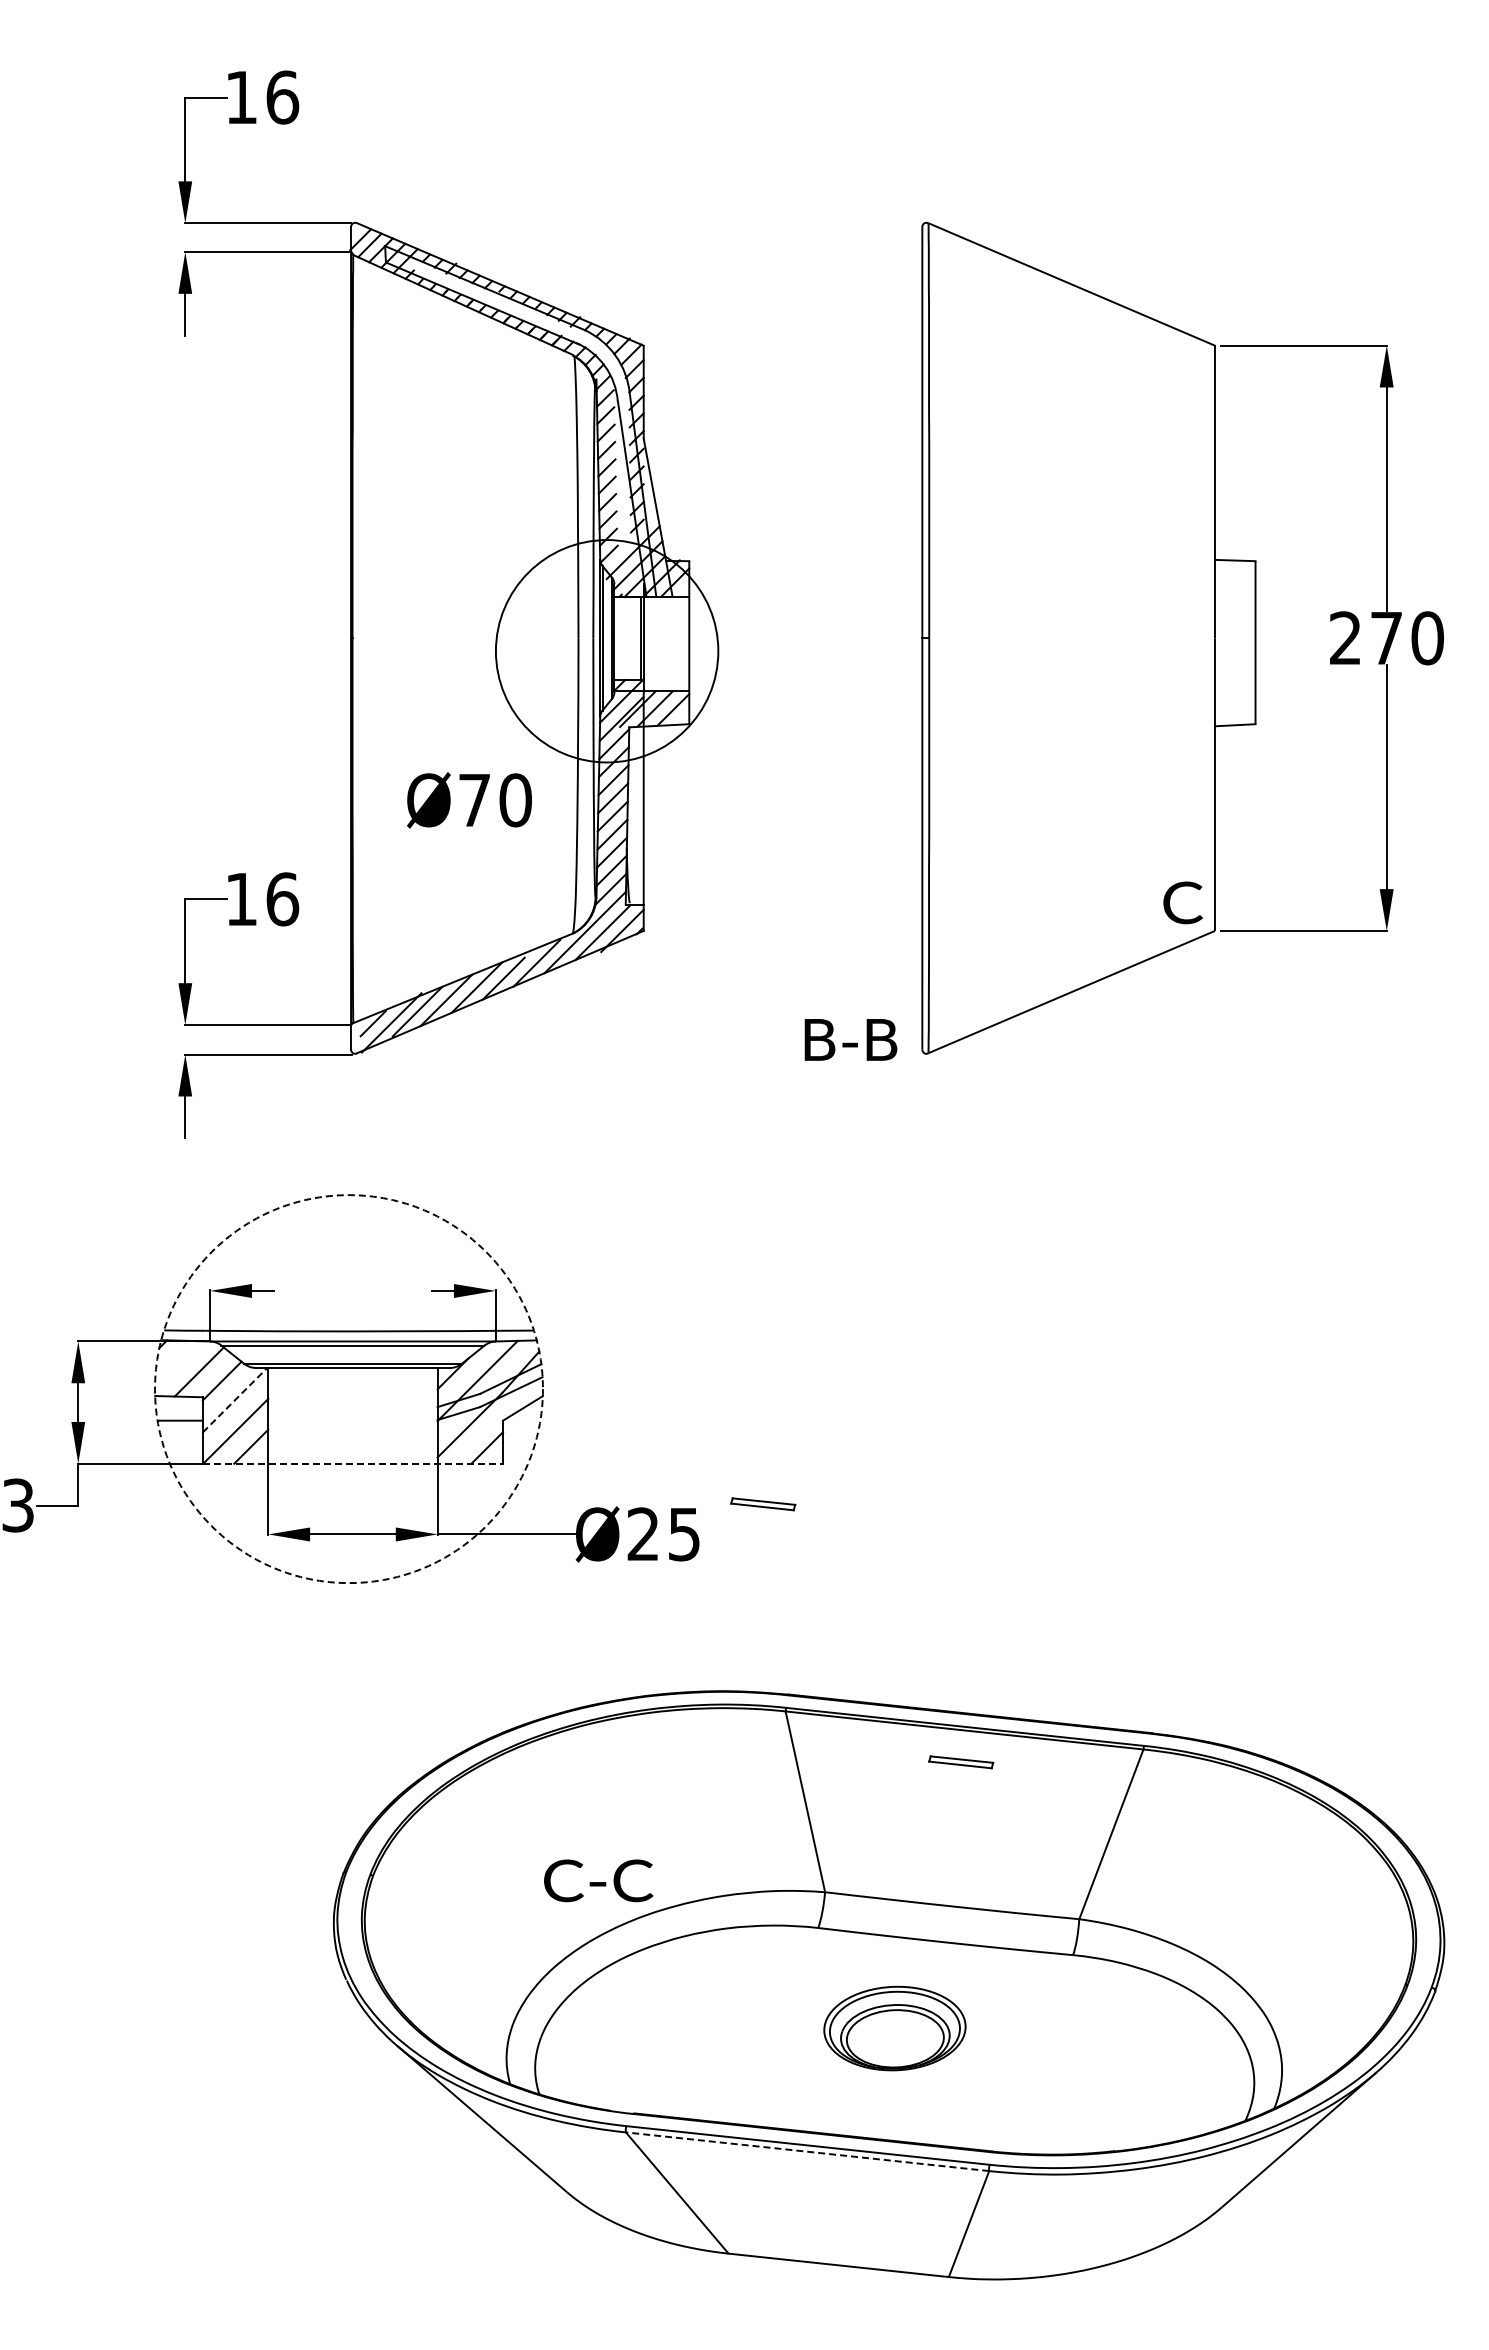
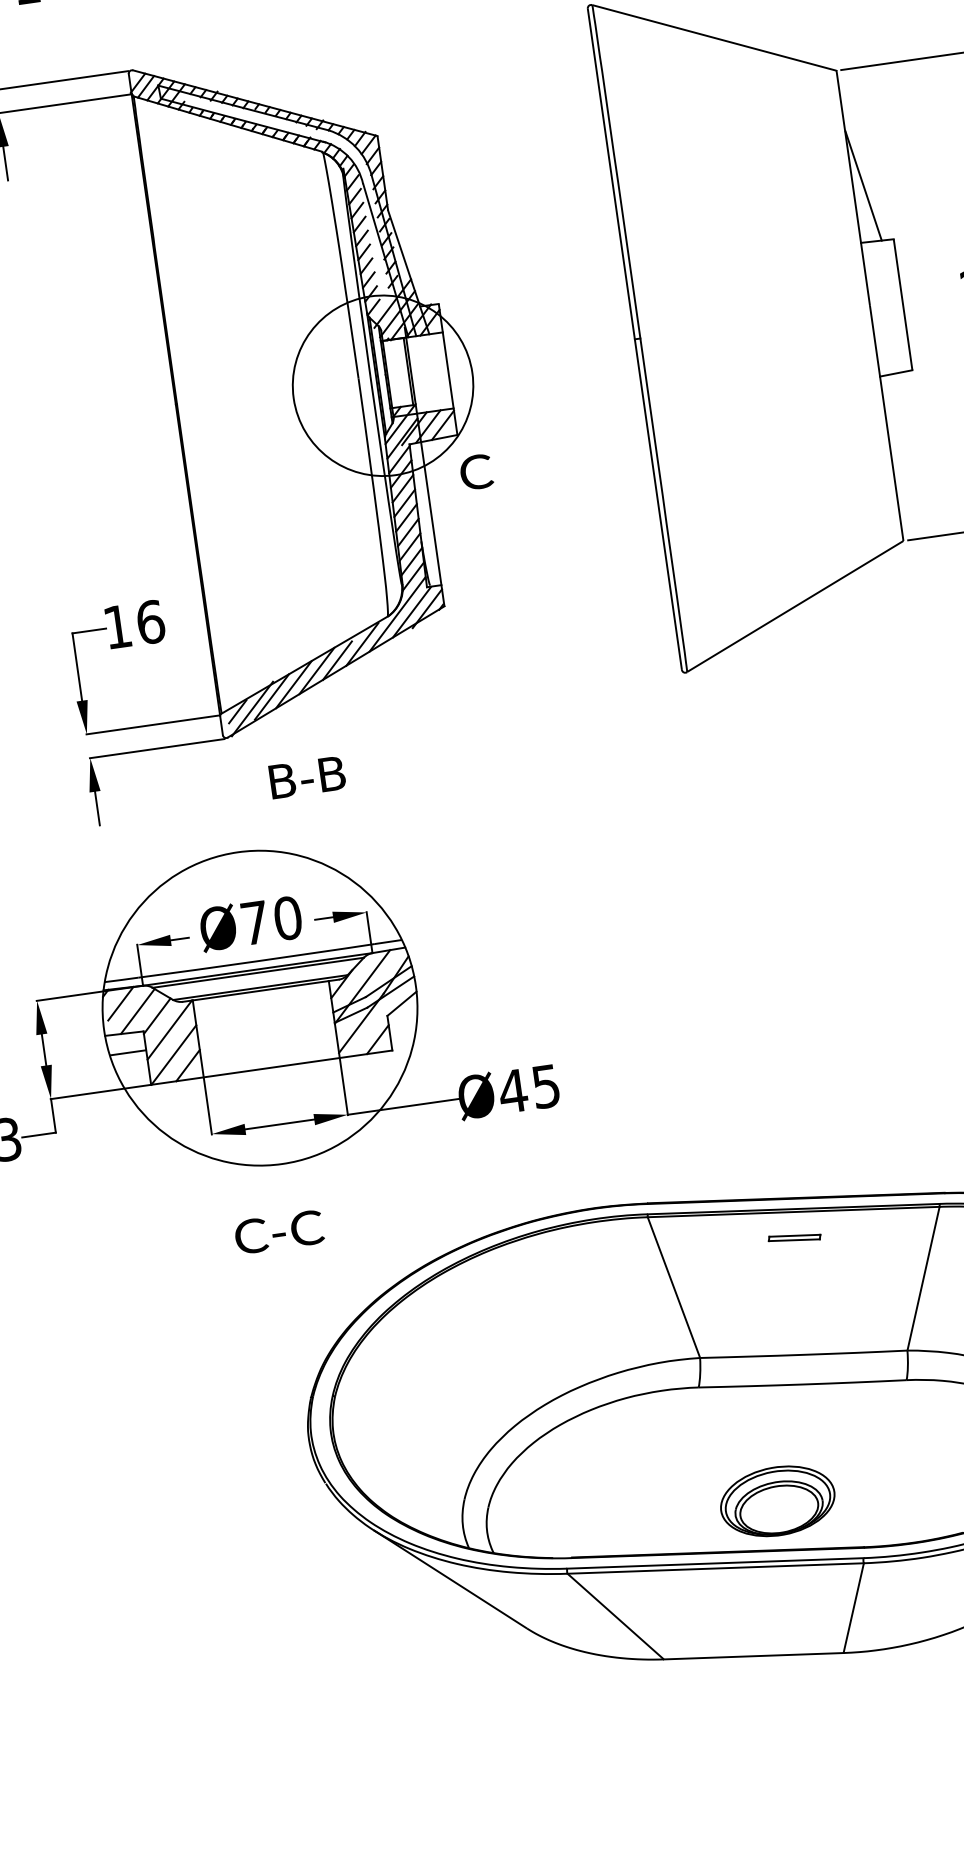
line: (1227, 490) -> (863, 185), added
text: (469, 800) -> (250, 923), moved
text: (1182, 902) -> (475, 471), moved
text: (850, 1039) -> (307, 777), moved
line: (179, 1359) -> (120, 1003), added
circle: (348, 1389) -> (259, 1008), dashed -> solid
line: (235, 1400) -> (170, 1030), dashed -> solid
line: (353, 1463) -> (272, 1067), dashed -> solid
part: (763, 1504) -> (606, 1053), removed
text: (643, 1533) -> (513, 1090), Ø25 -> Ø45
text: (598, 1880) -> (279, 1232), moved
part: (894, 2028) -> (777, 1501), moved
line: (807, 2151) -> (715, 1568), dashed -> solid

